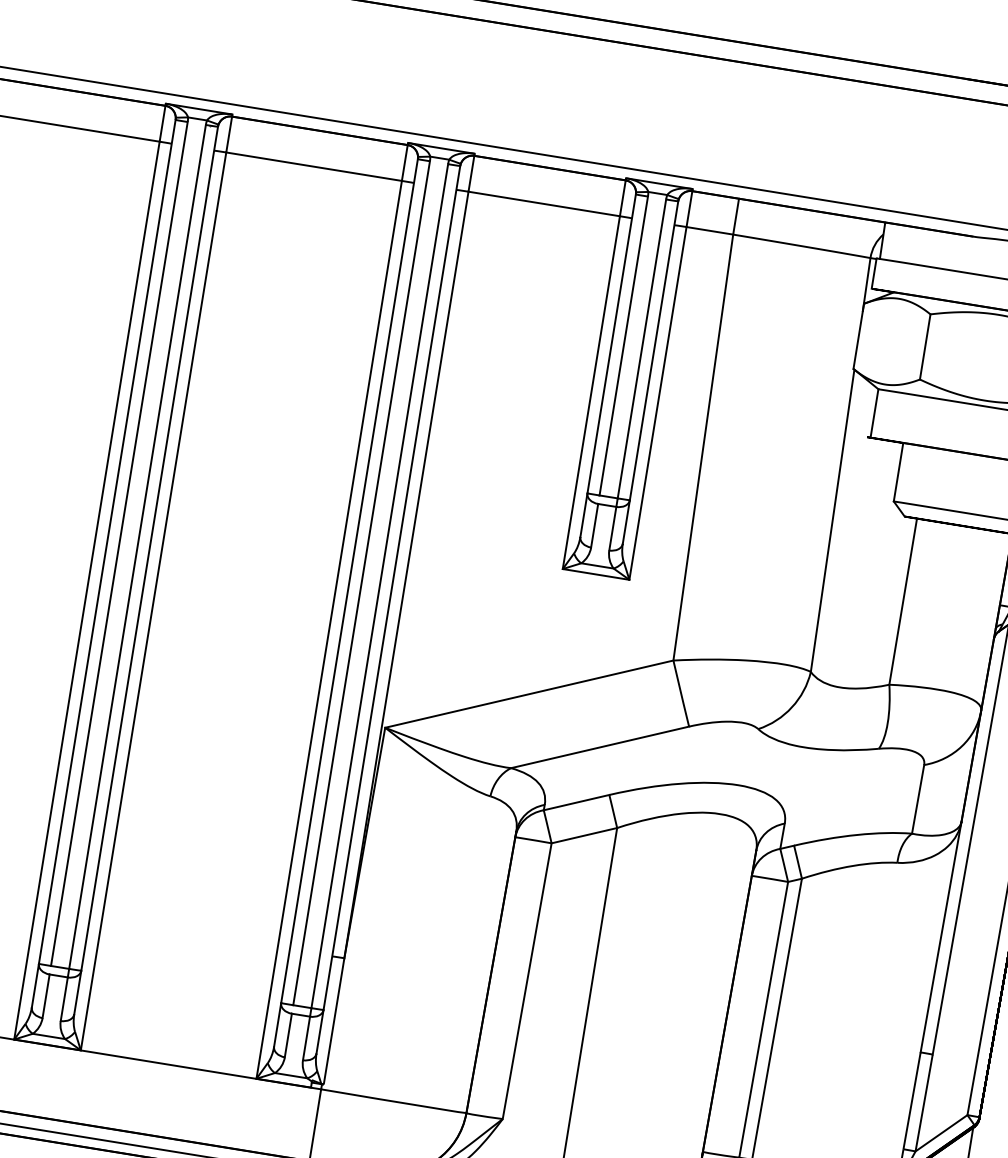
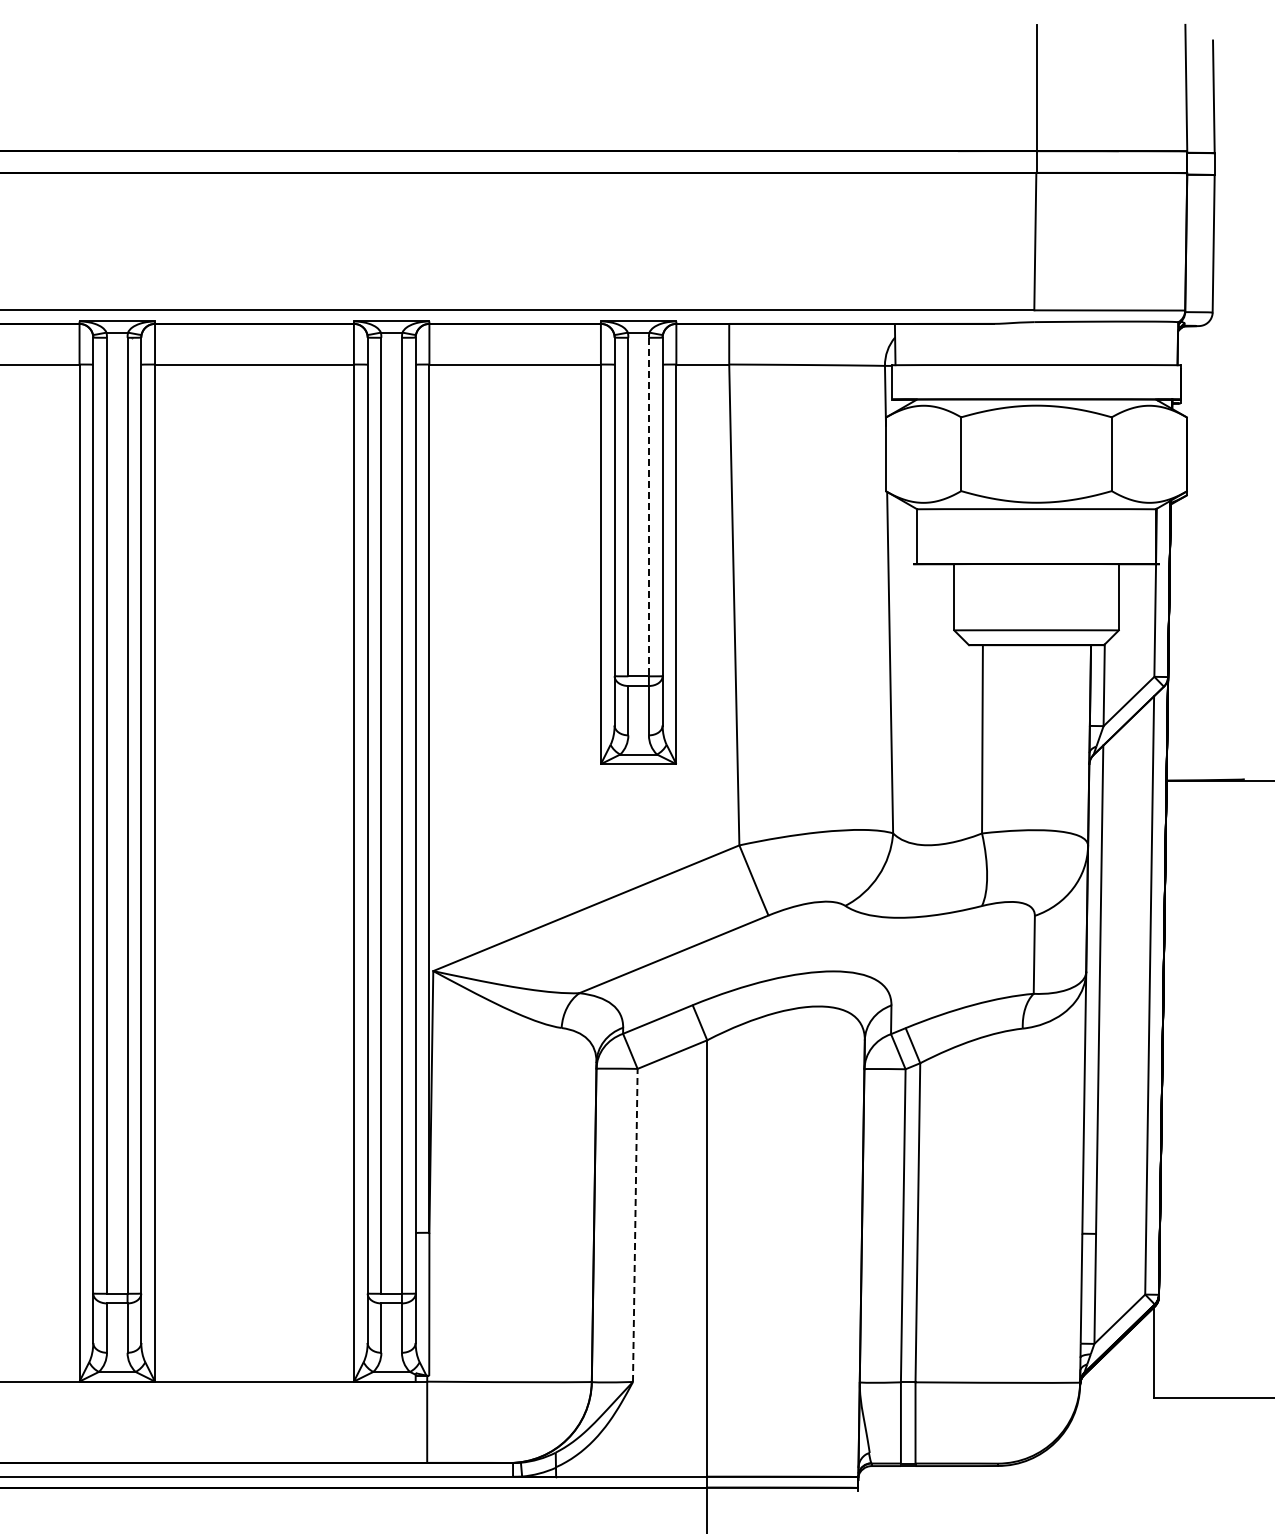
line: (641, 349) -> (648, 507), solid -> dashed
line: (527, 981) -> (635, 1225), solid -> dashed

